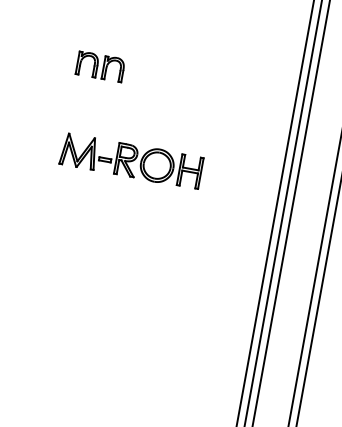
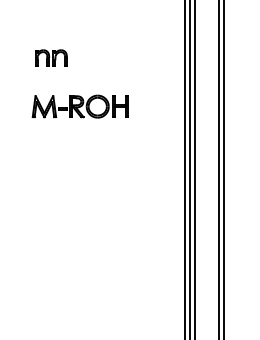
part: (130, 160) -> (79, 106), moved

